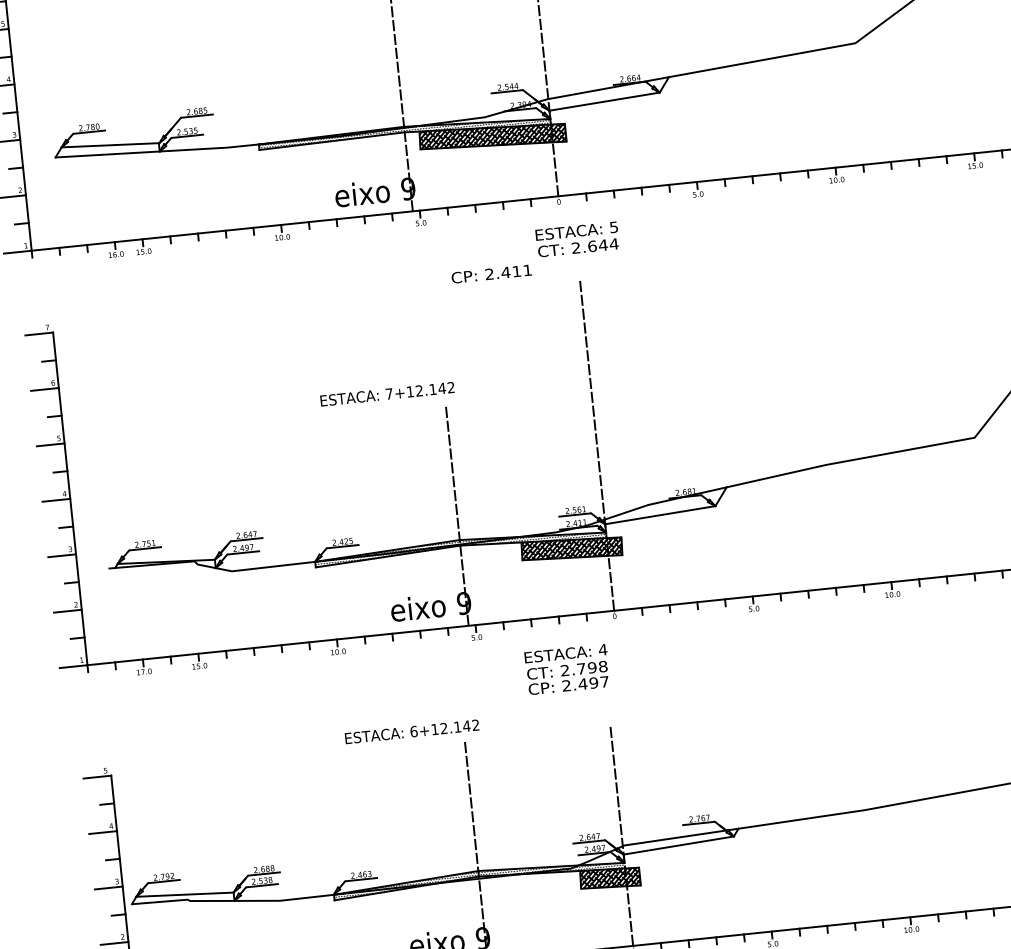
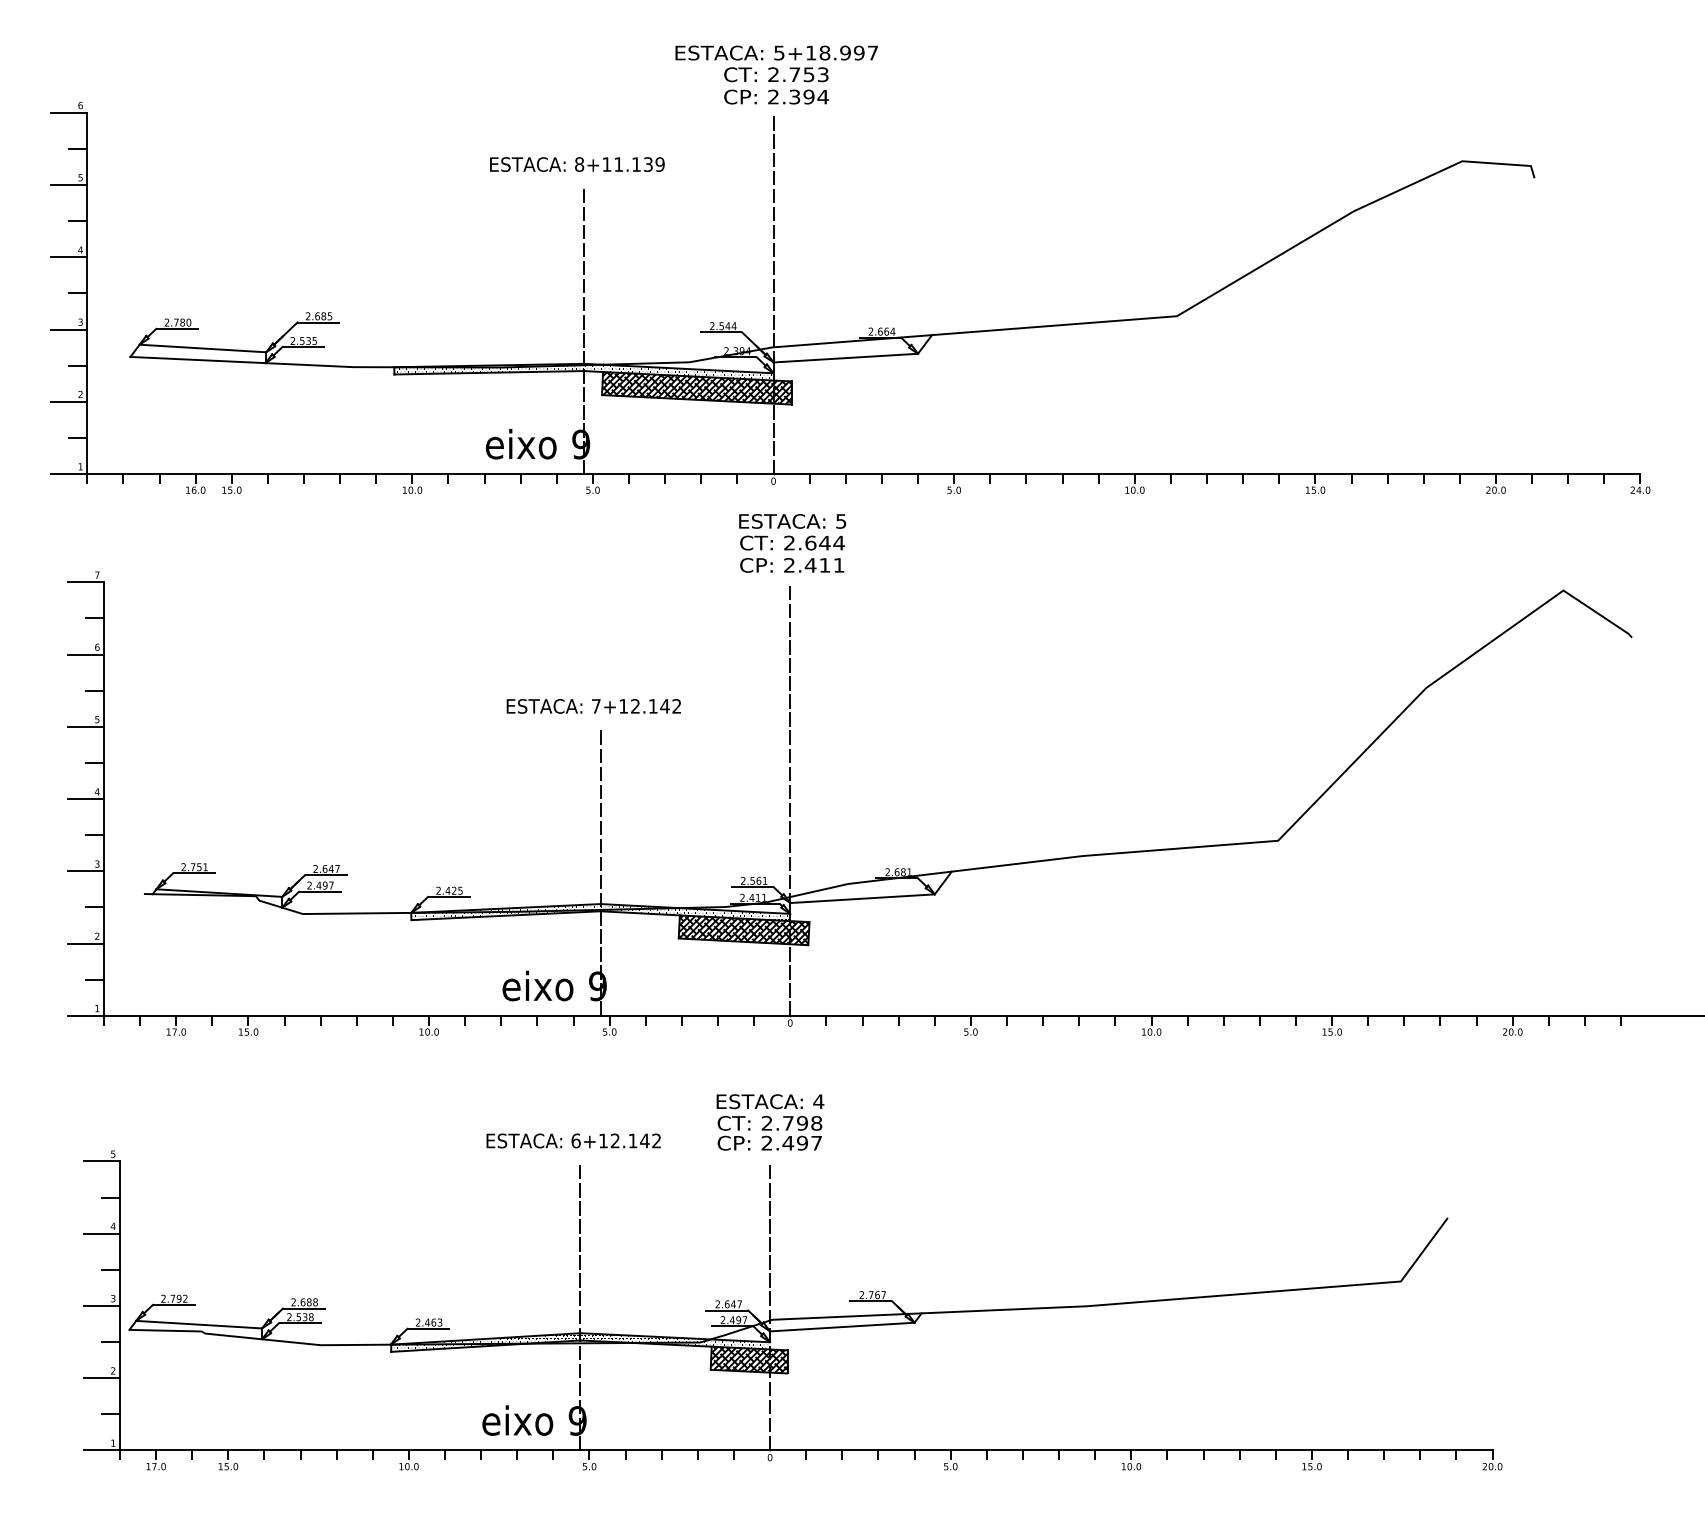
text: (491, 274) -> (792, 565), moved
text: (387, 394) -> (593, 706), moved
text: (567, 669) -> (770, 1122), moved
text: (411, 731) -> (573, 1140), moved

